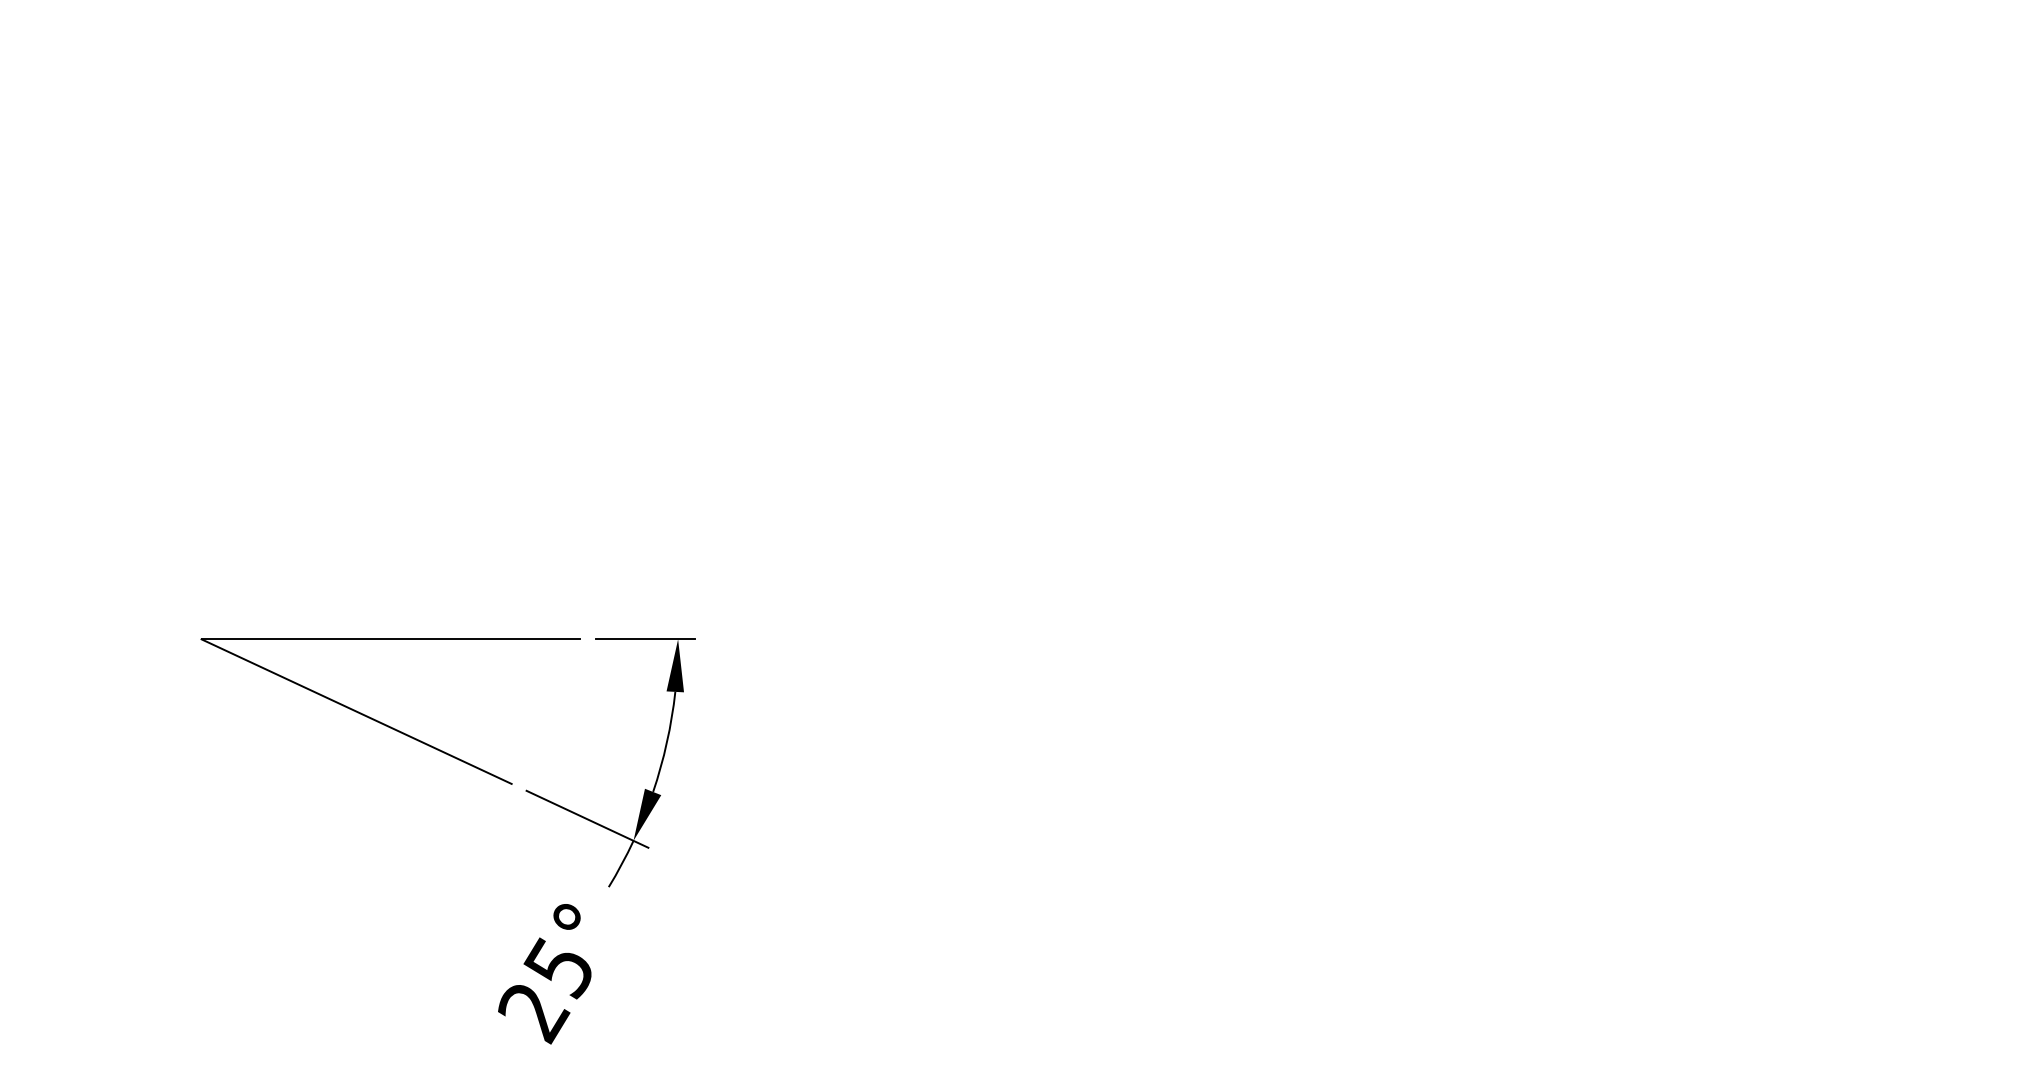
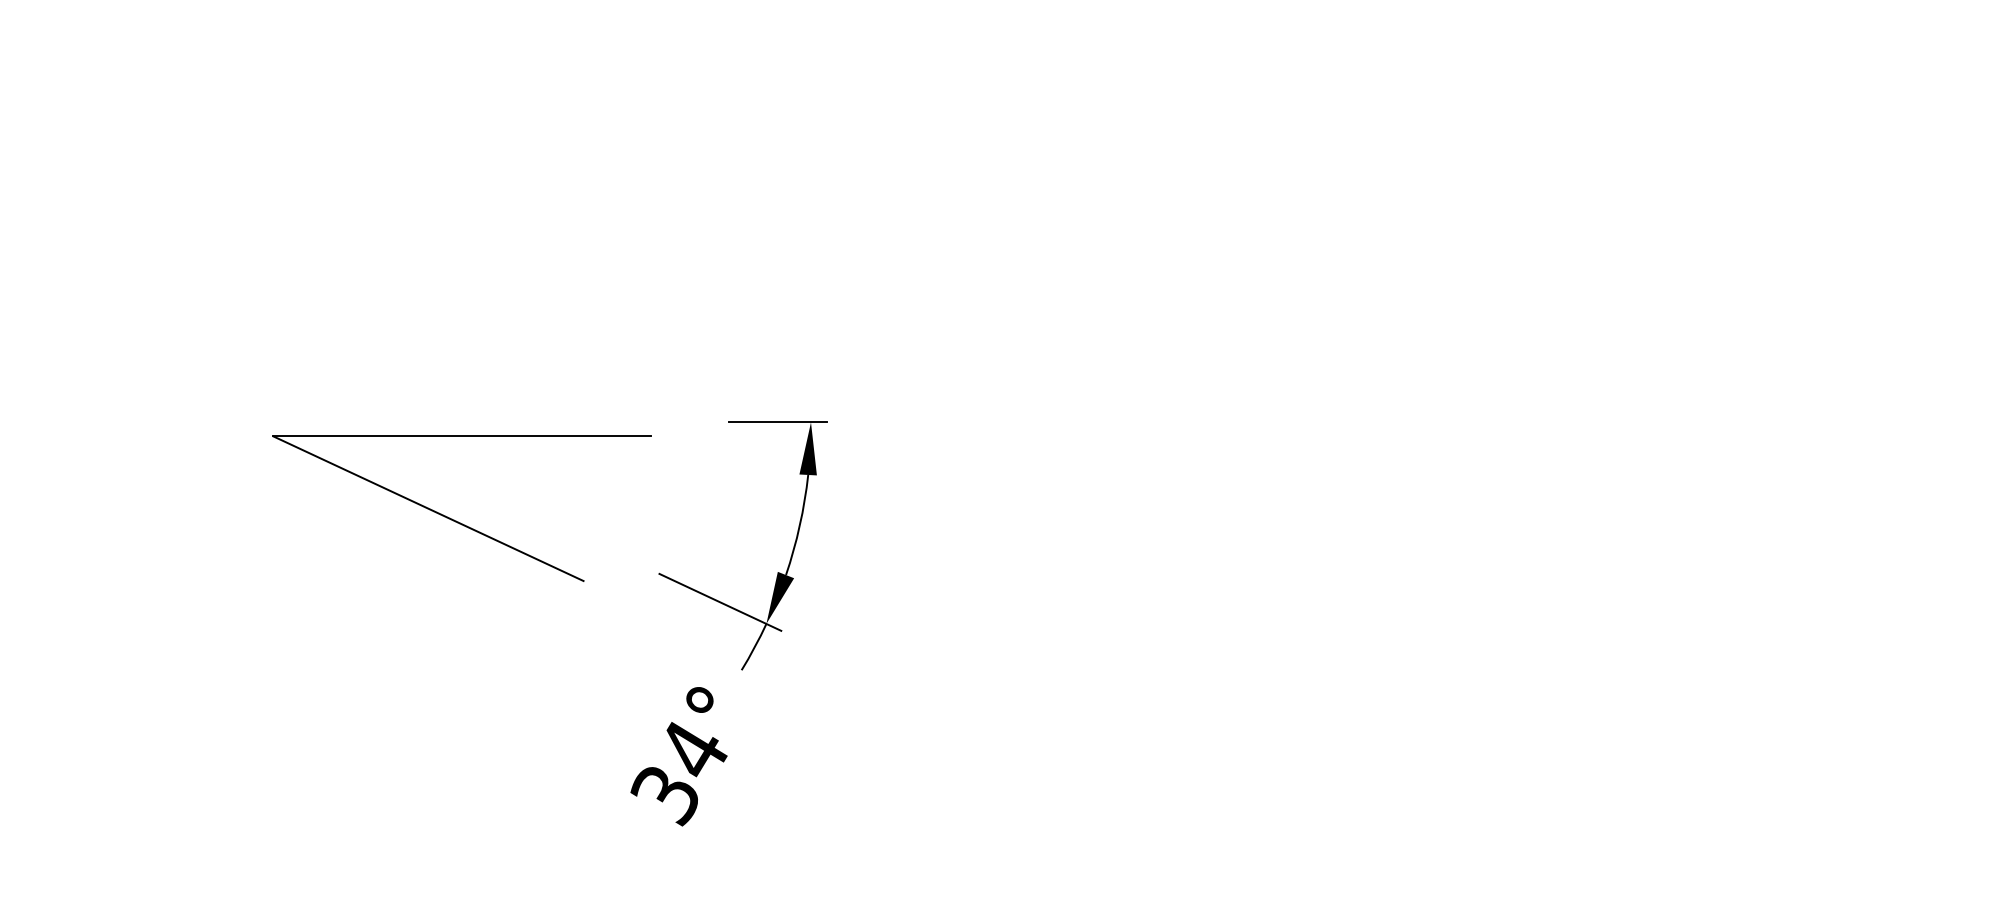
part: (384, 723) -> (456, 520), moved
text: (545, 990) -> (678, 773), 25° -> 34°

